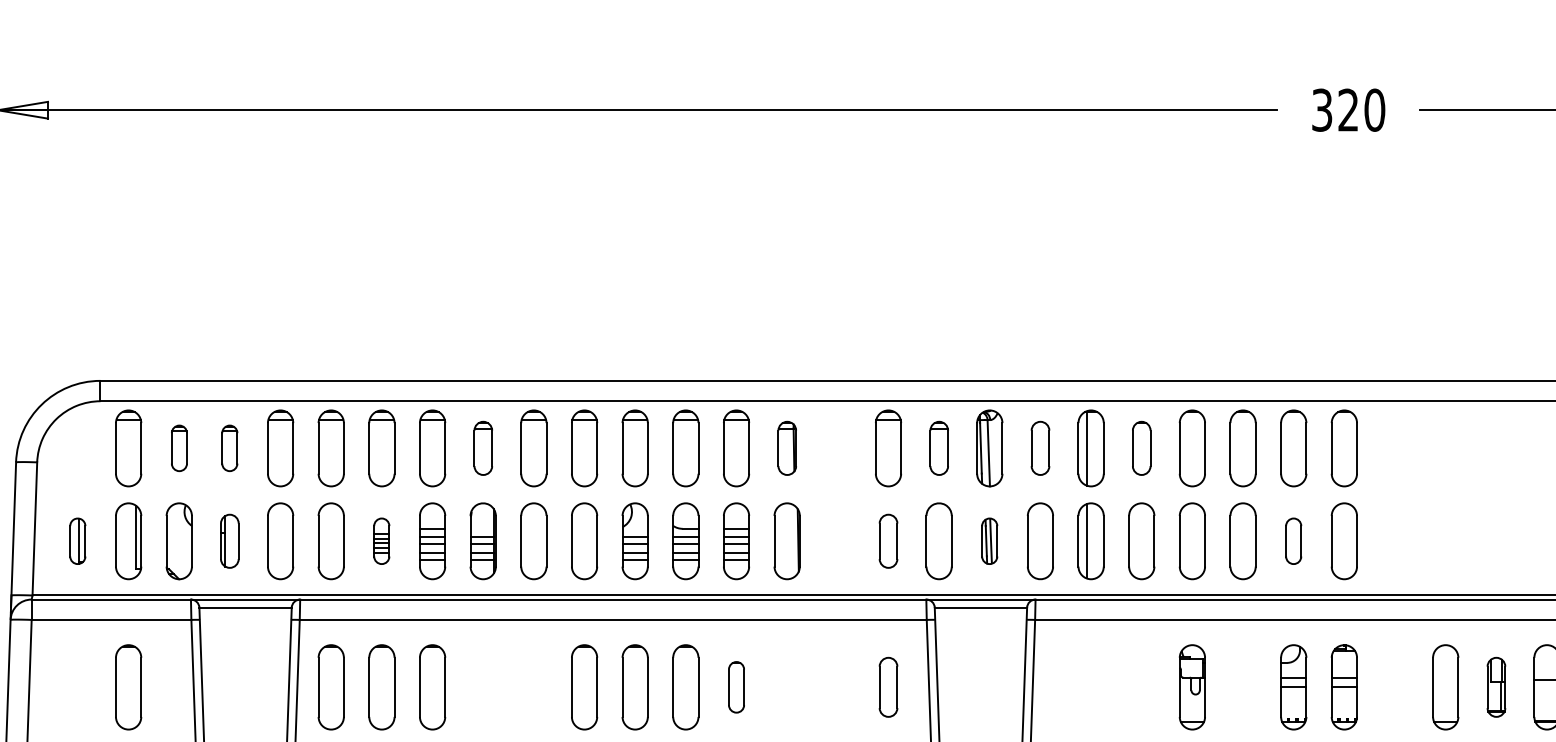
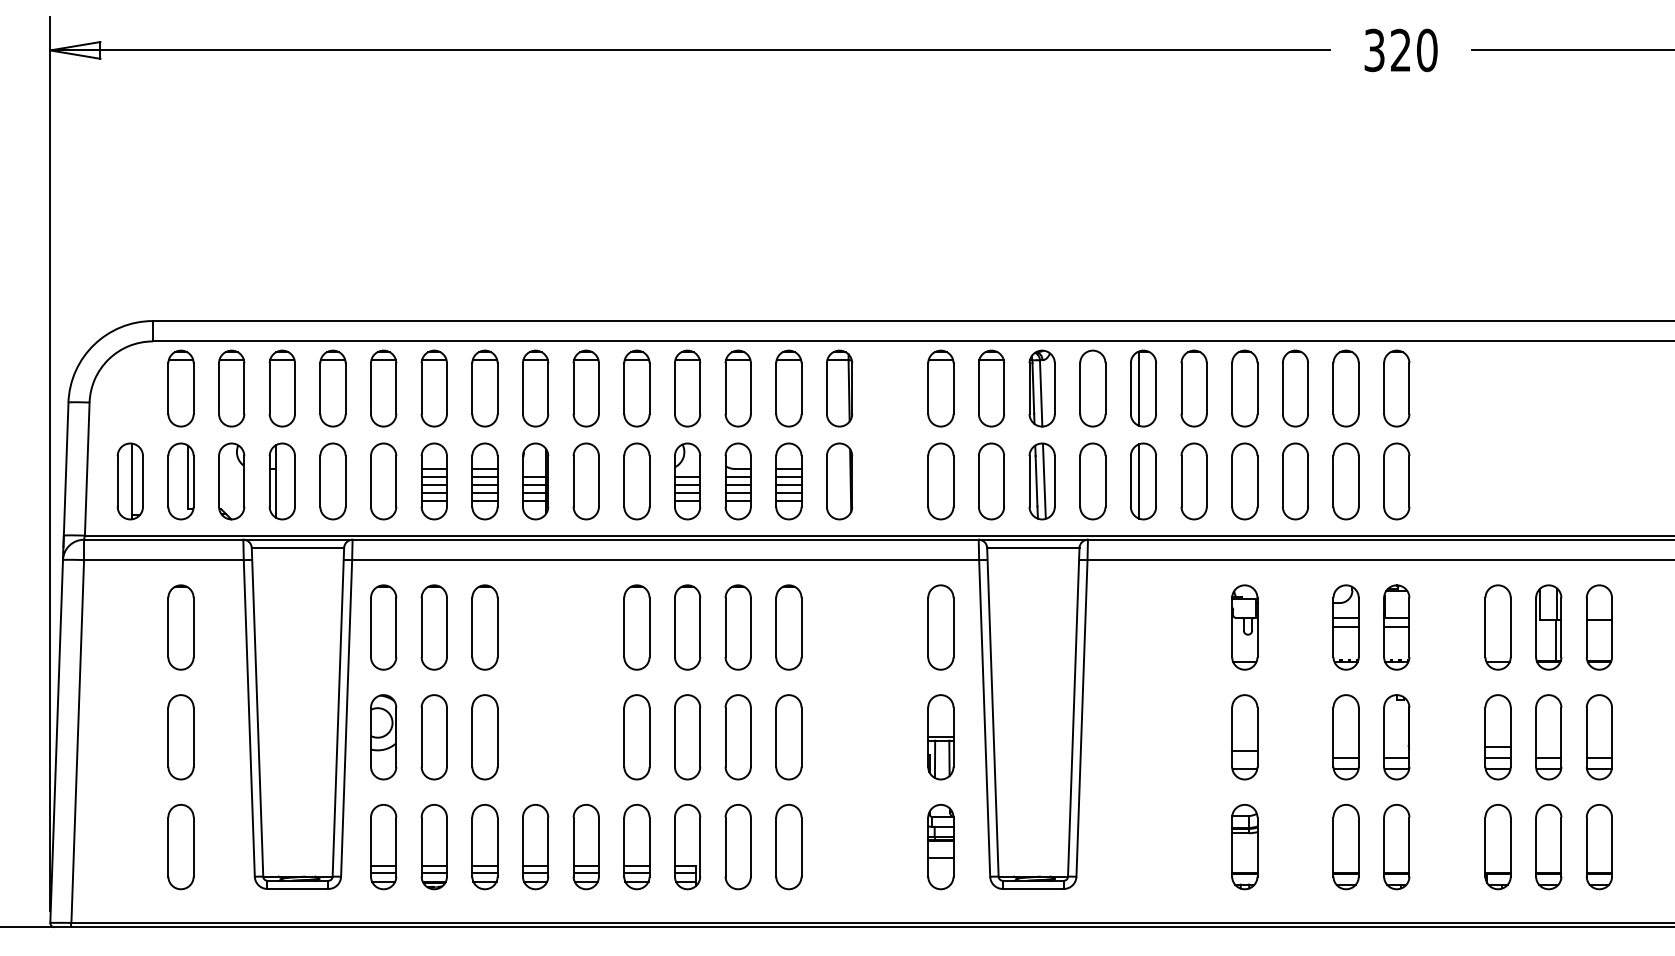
part: (179, 448) -> (231, 388), size x1.67
part: (229, 448) -> (281, 388), size x1.67
part: (483, 448) -> (535, 388), size x1.43
part: (787, 448) -> (839, 388), size x1.43
part: (939, 448) -> (991, 388), size x1.43
part: (1040, 448) -> (1092, 388), size x1.43
part: (1141, 448) -> (1193, 388), size x1.43
part: (77, 541) -> (129, 481), size x1.67
part: (229, 541) -> (281, 481), size x1.43
part: (381, 541) -> (433, 481), size x1.67
part: (888, 541) -> (940, 481), size x1.43
part: (989, 541) -> (1041, 481), size x1.67
part: (1293, 541) -> (1345, 481), size x1.67
part: (736, 687) -> (788, 627), size x1.67
part: (888, 687) -> (940, 627), size x1.43
part: (1496, 687) -> (1548, 627), size x1.43

